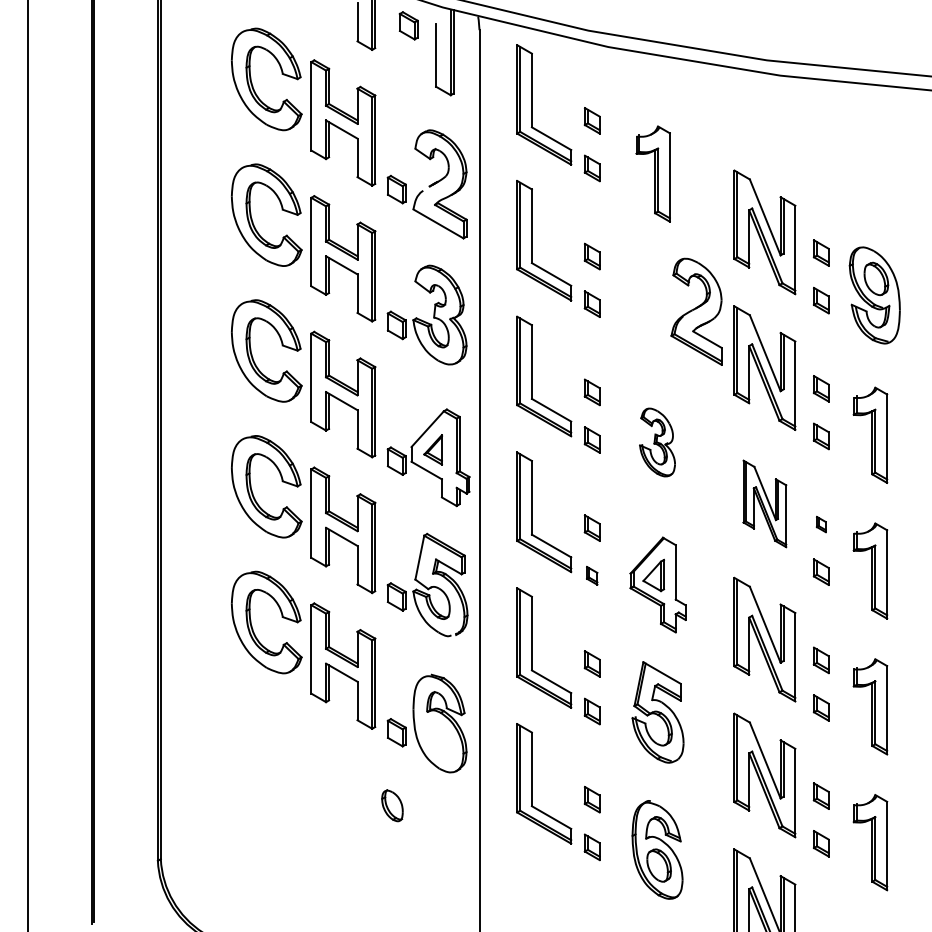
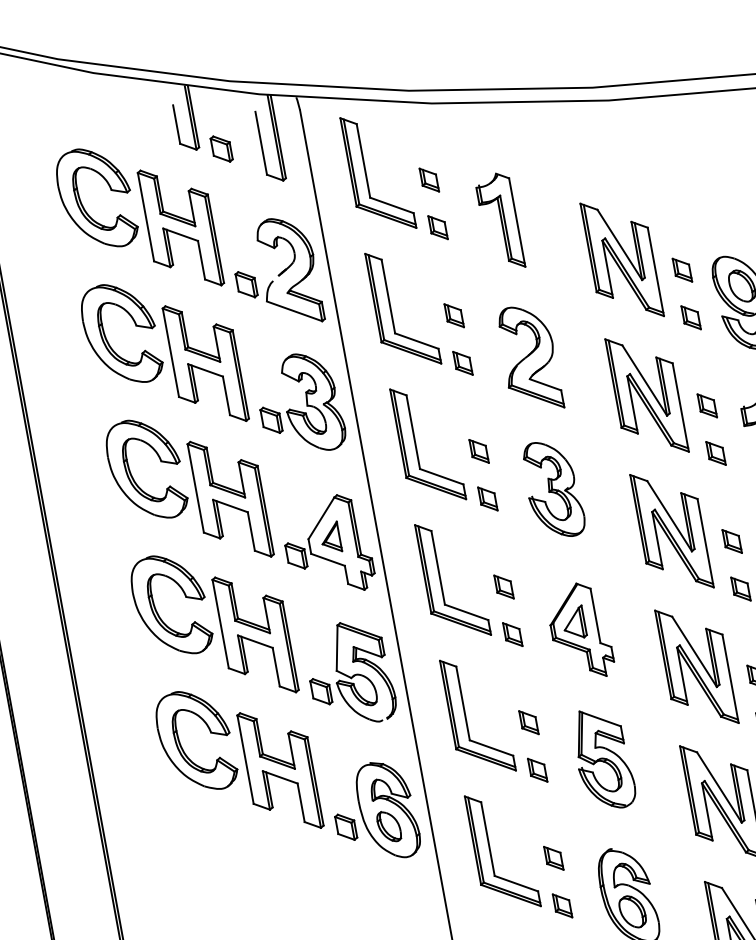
part: (408, 25) -> (221, 148), moved
part: (696, 311) -> (529, 358), moved
part: (657, 442) -> (553, 489), size x1.43
part: (764, 503) -> (671, 530), size x1.43
part: (821, 524) -> (732, 541), size x1.67
part: (591, 575) -> (511, 634), size x1.43
part: (392, 805) -> (389, 826), moved

